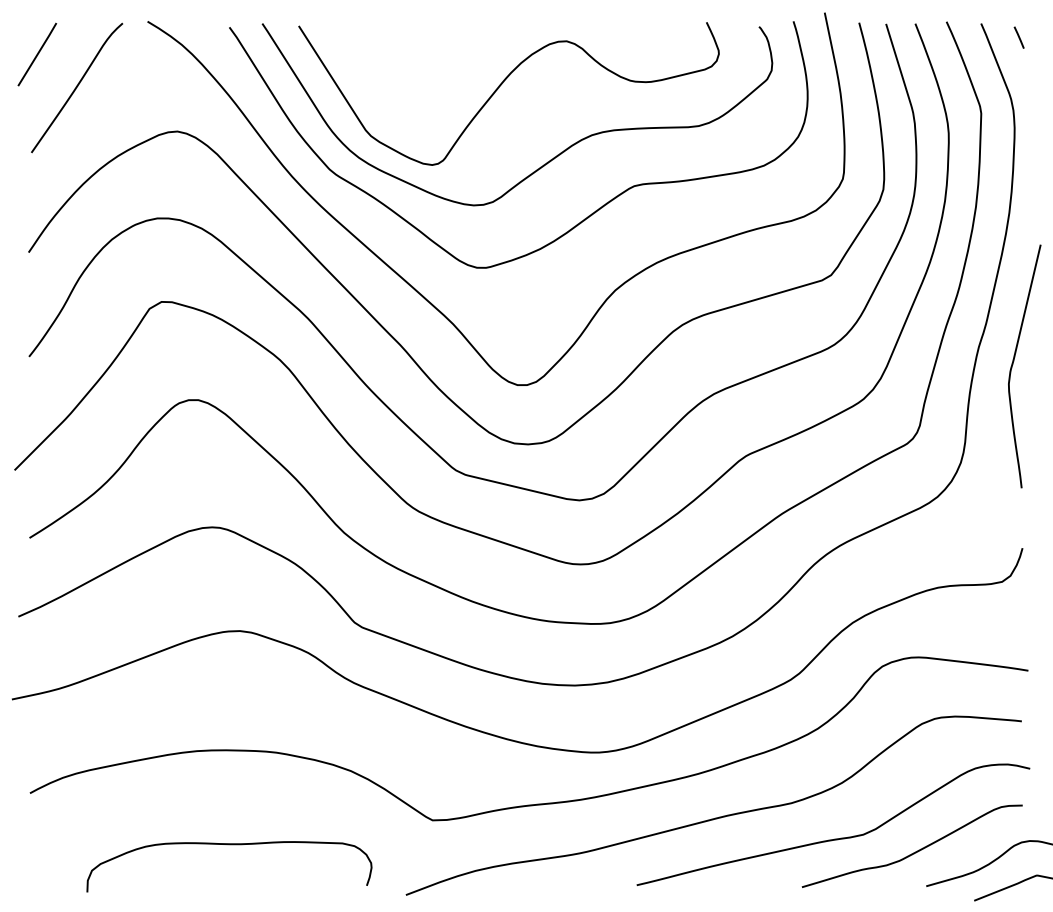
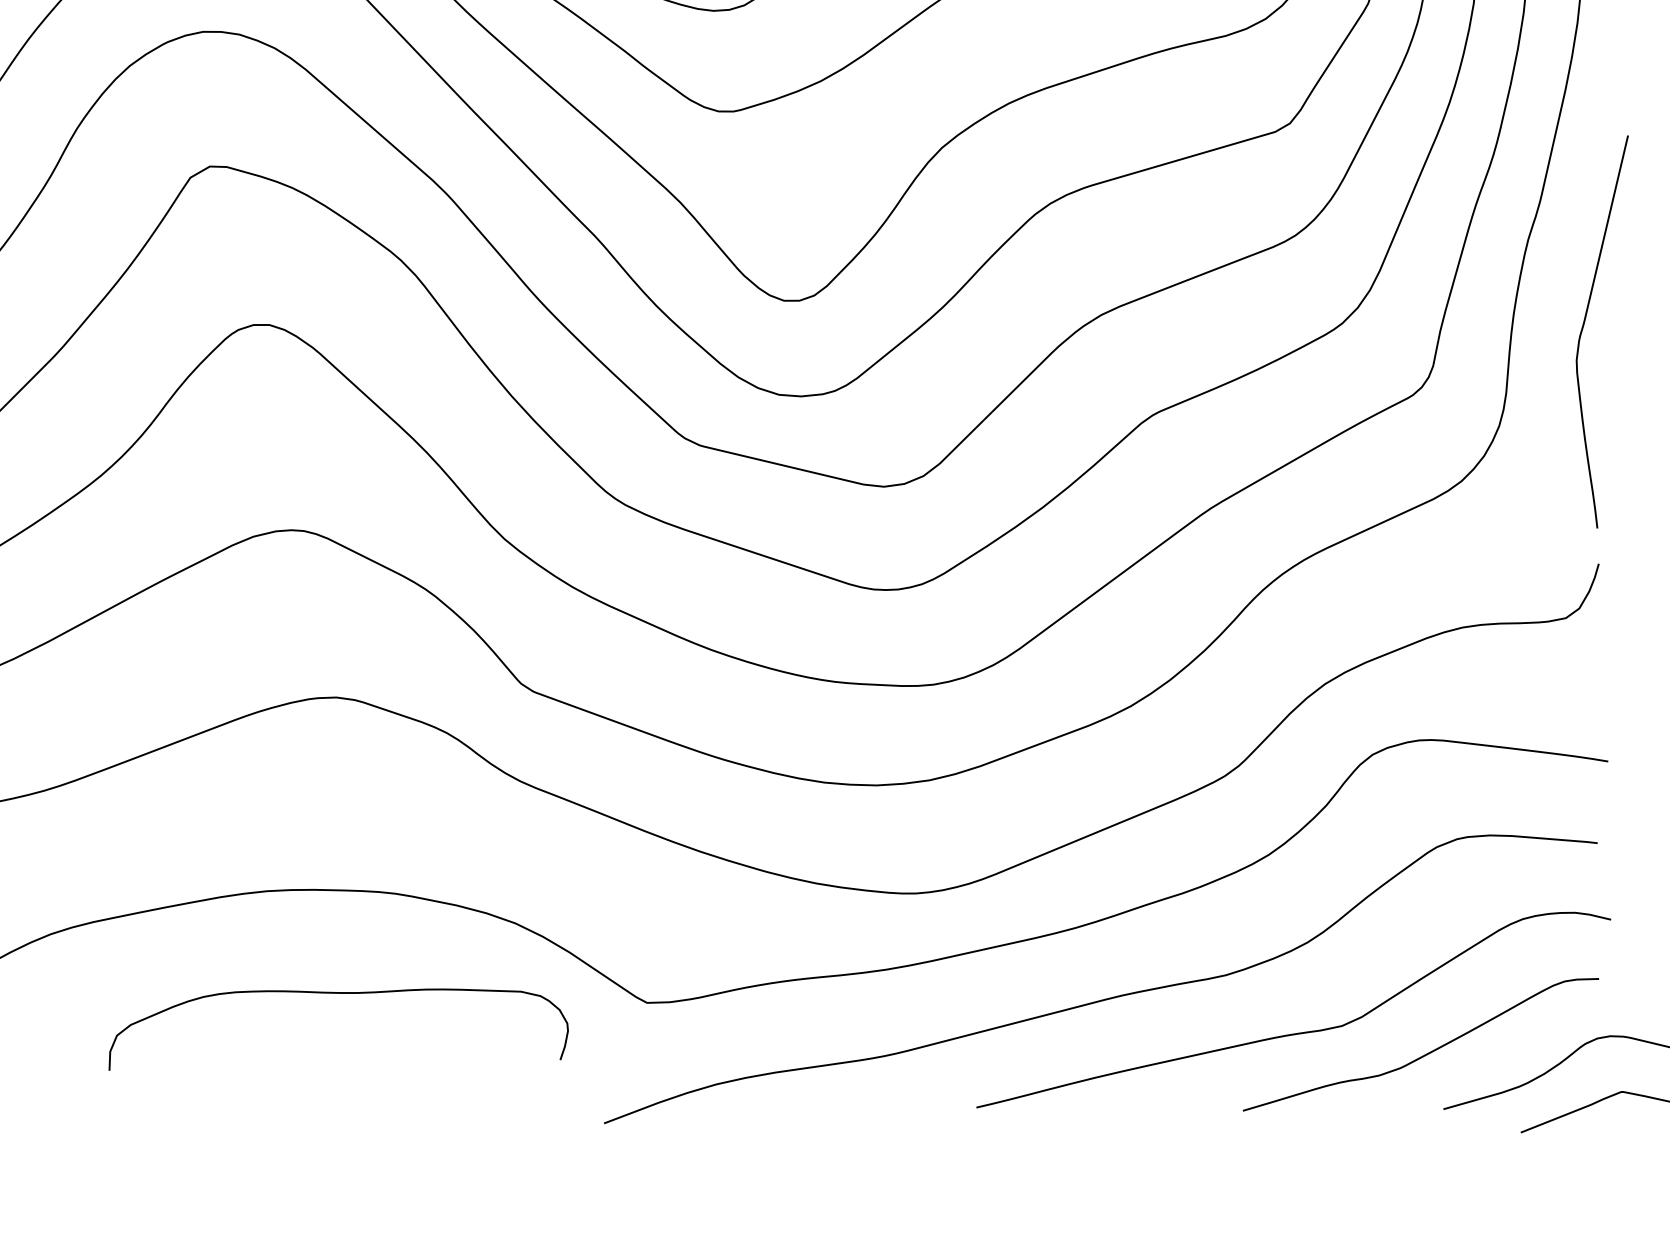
curve: (1014, 361) -> (1585, 323), moved
curve: (229, 845) -> (338, 995), moved

